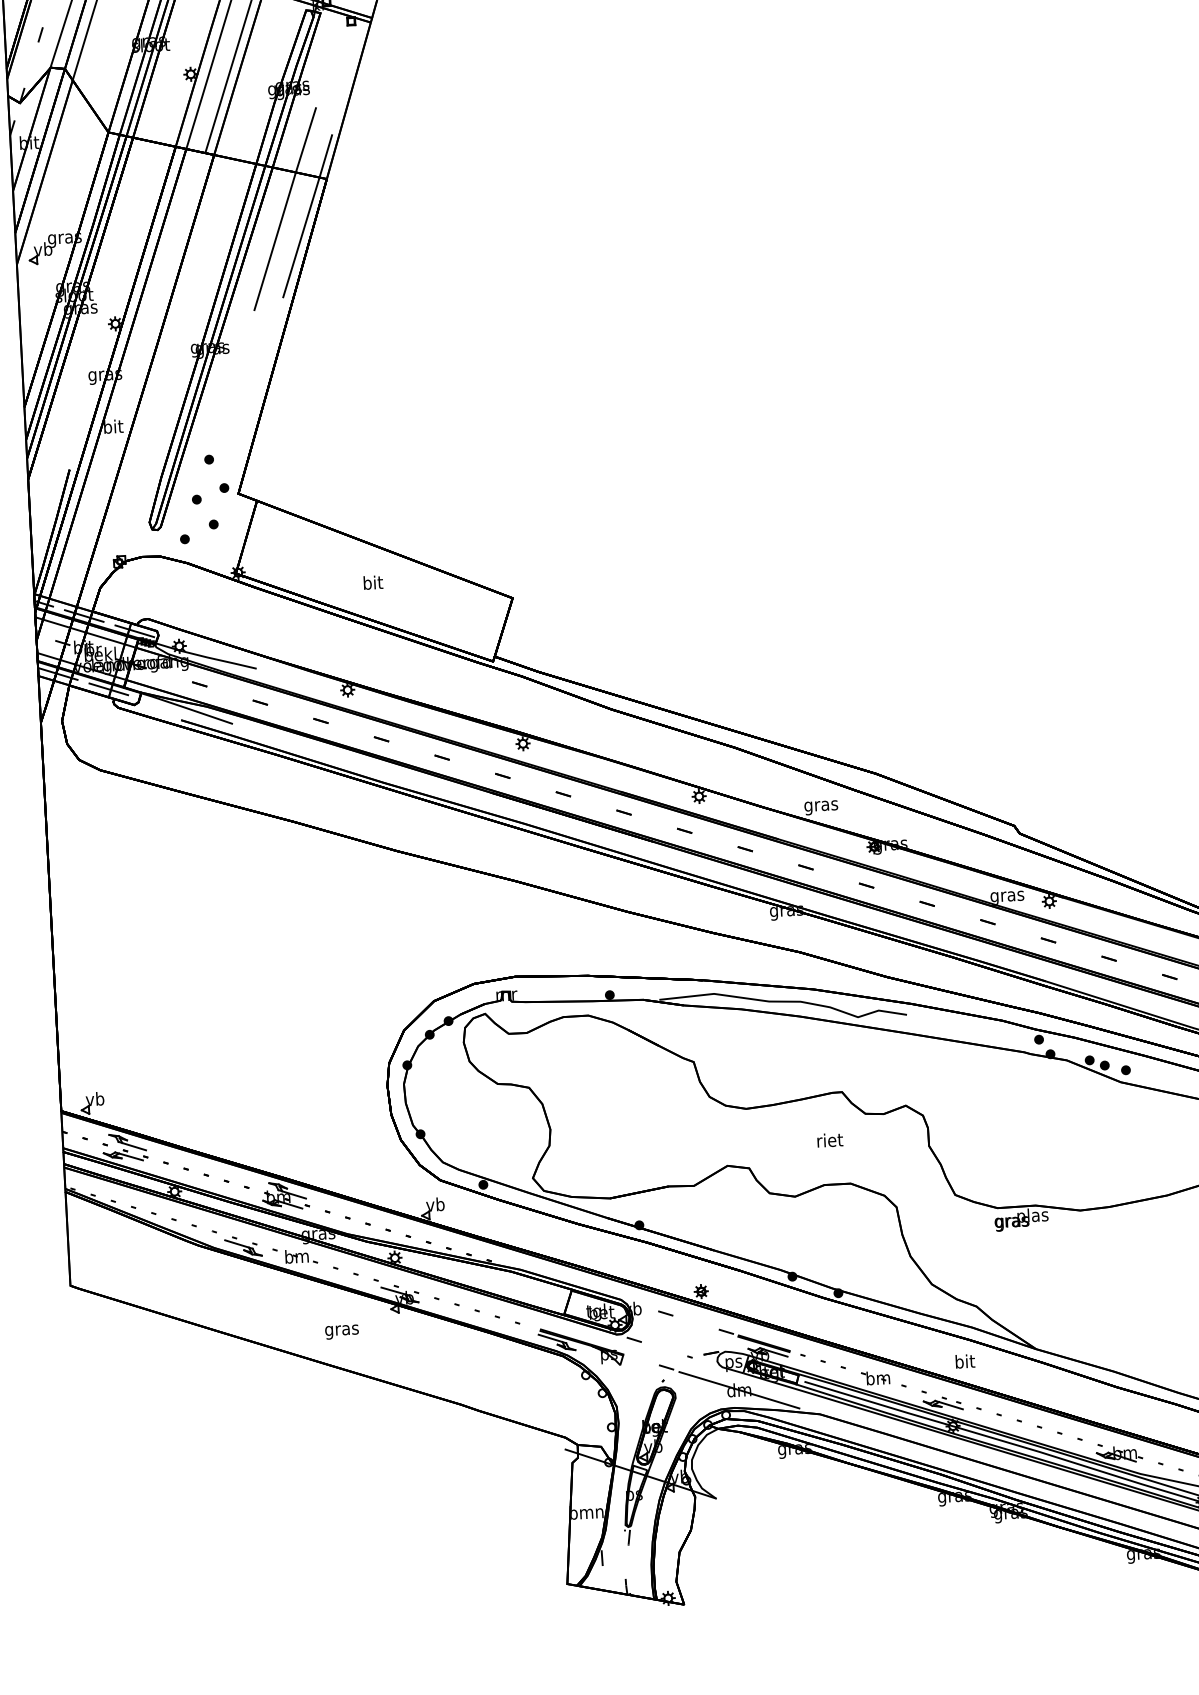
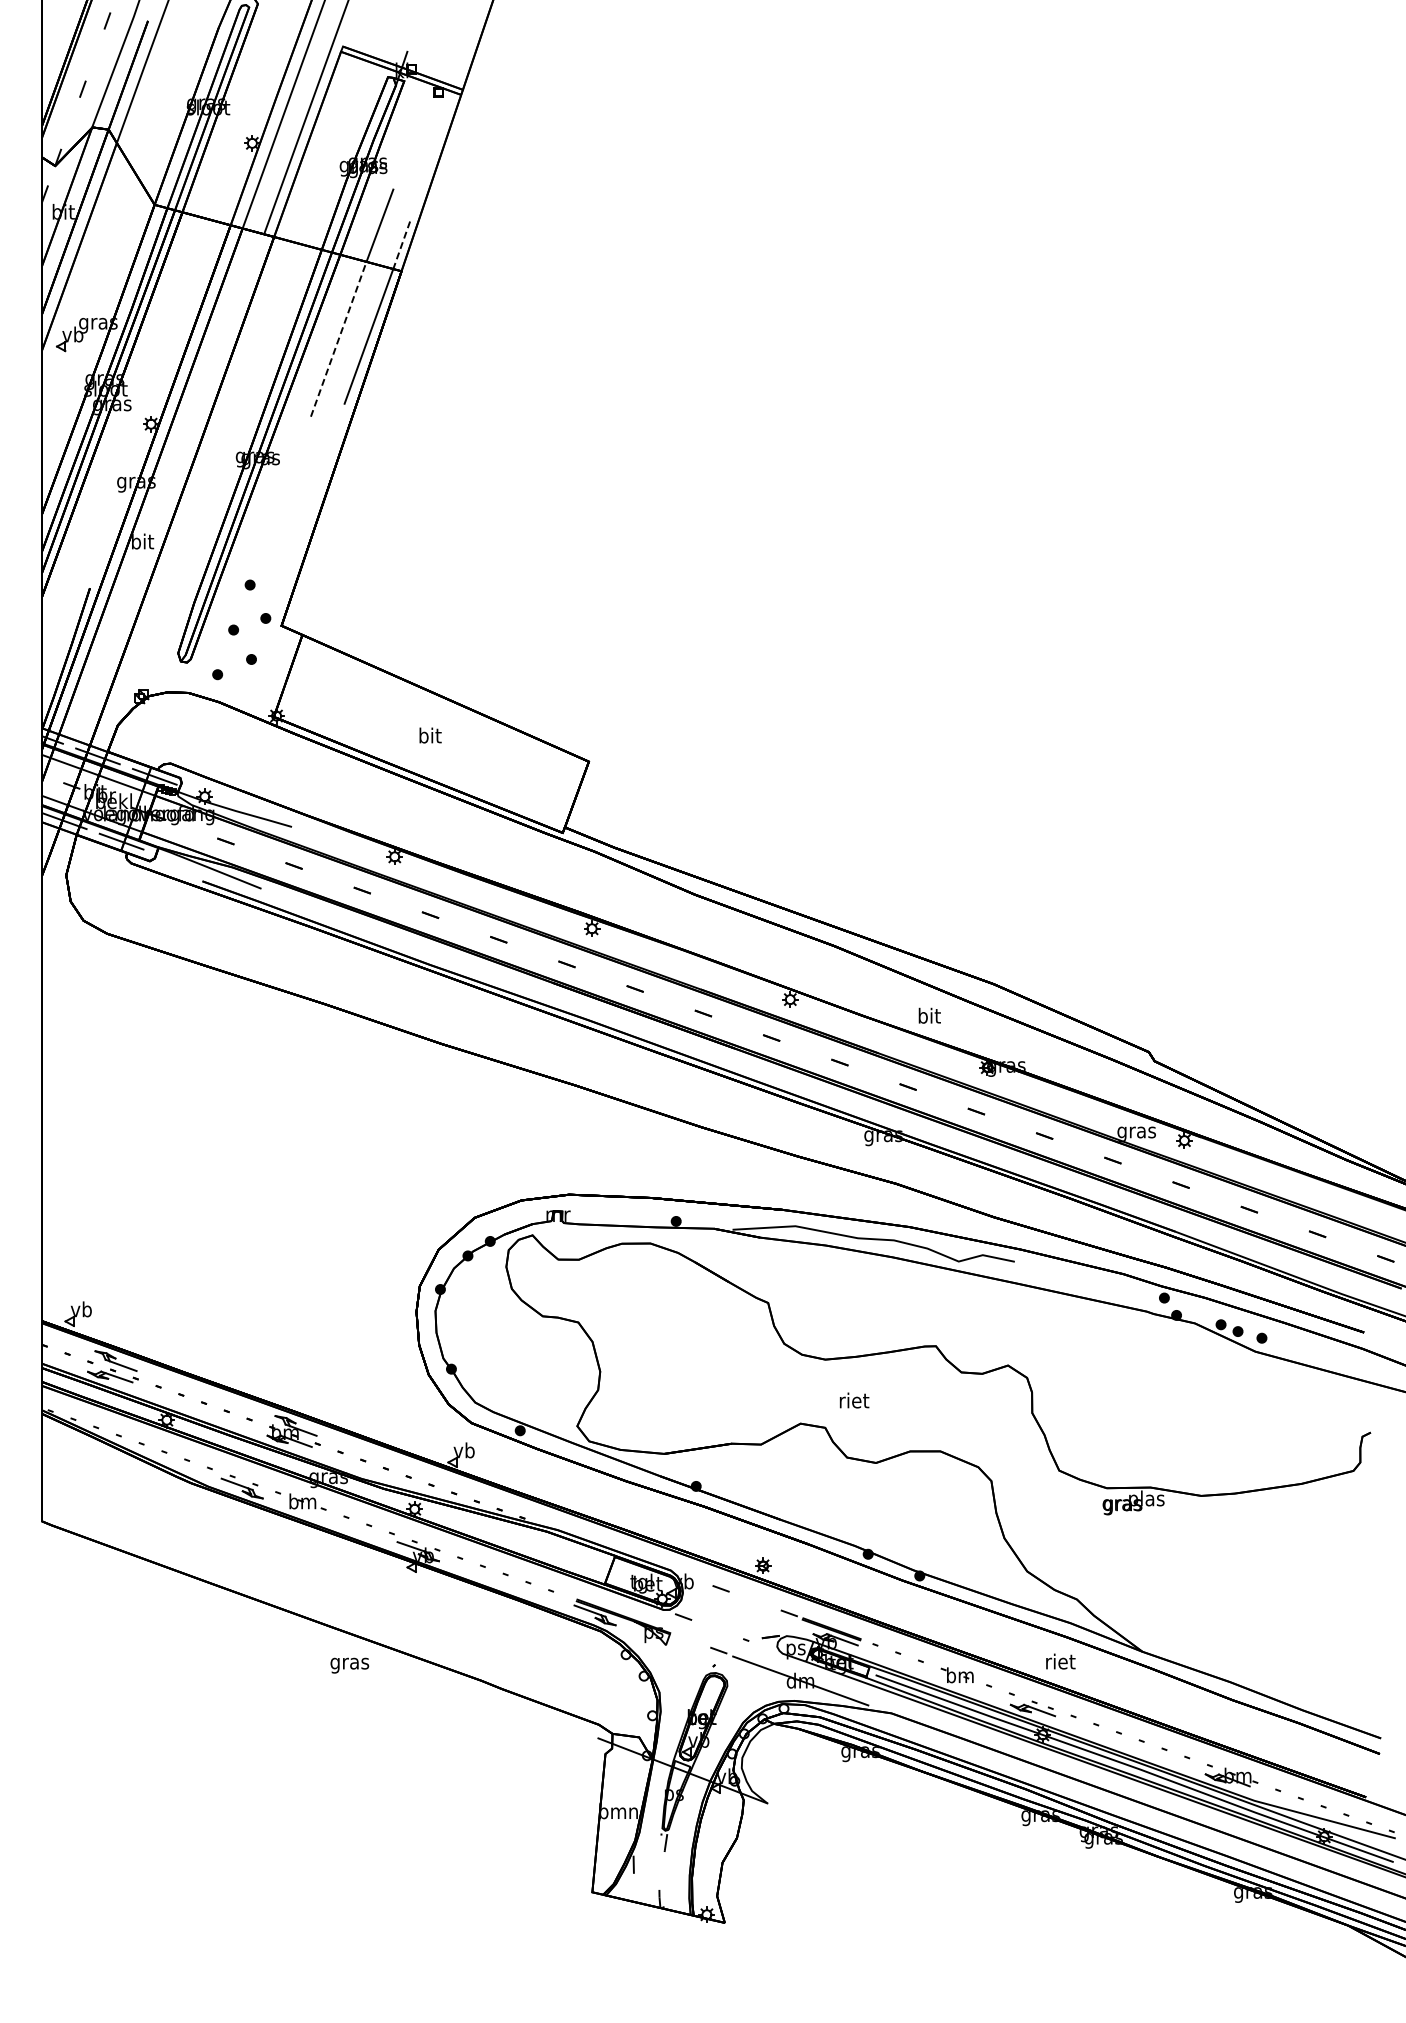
line: (325, 156) -> (401, 245), solid -> dashed
line: (274, 240) -> (338, 338), solid -> dashed
text: (821, 805) -> (929, 1017), gras -> bit
text: (830, 1140) -> (854, 1400), moved
text: (341, 1331) -> (349, 1665), moved
text: (965, 1361) -> (1060, 1661), bit -> riet

